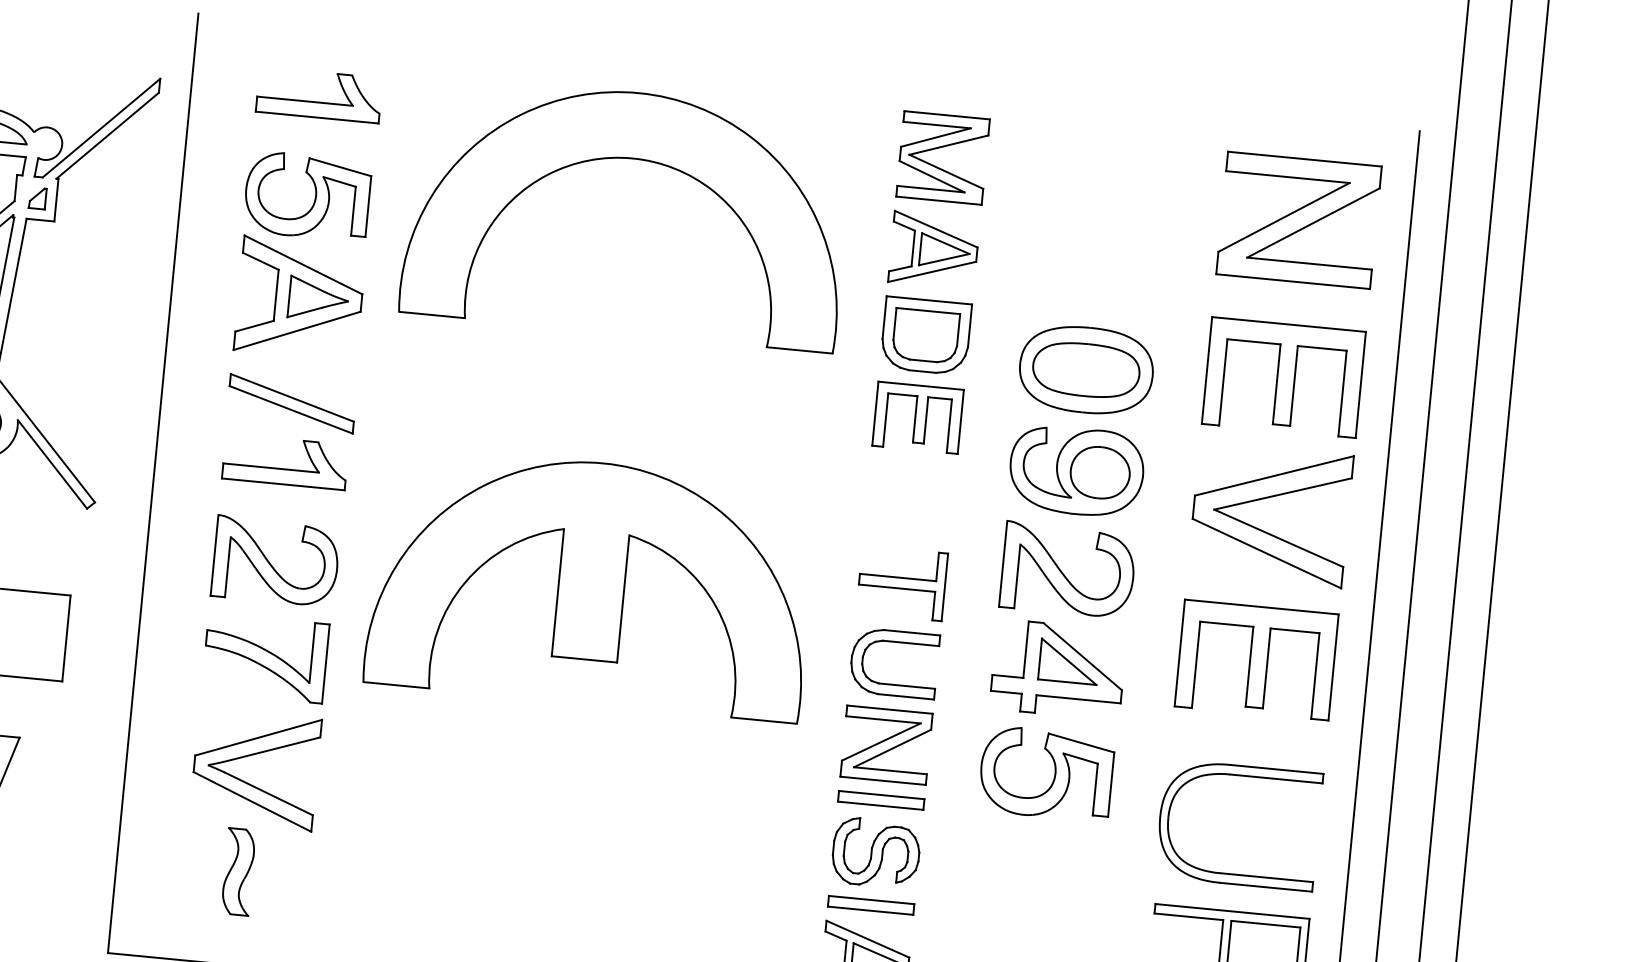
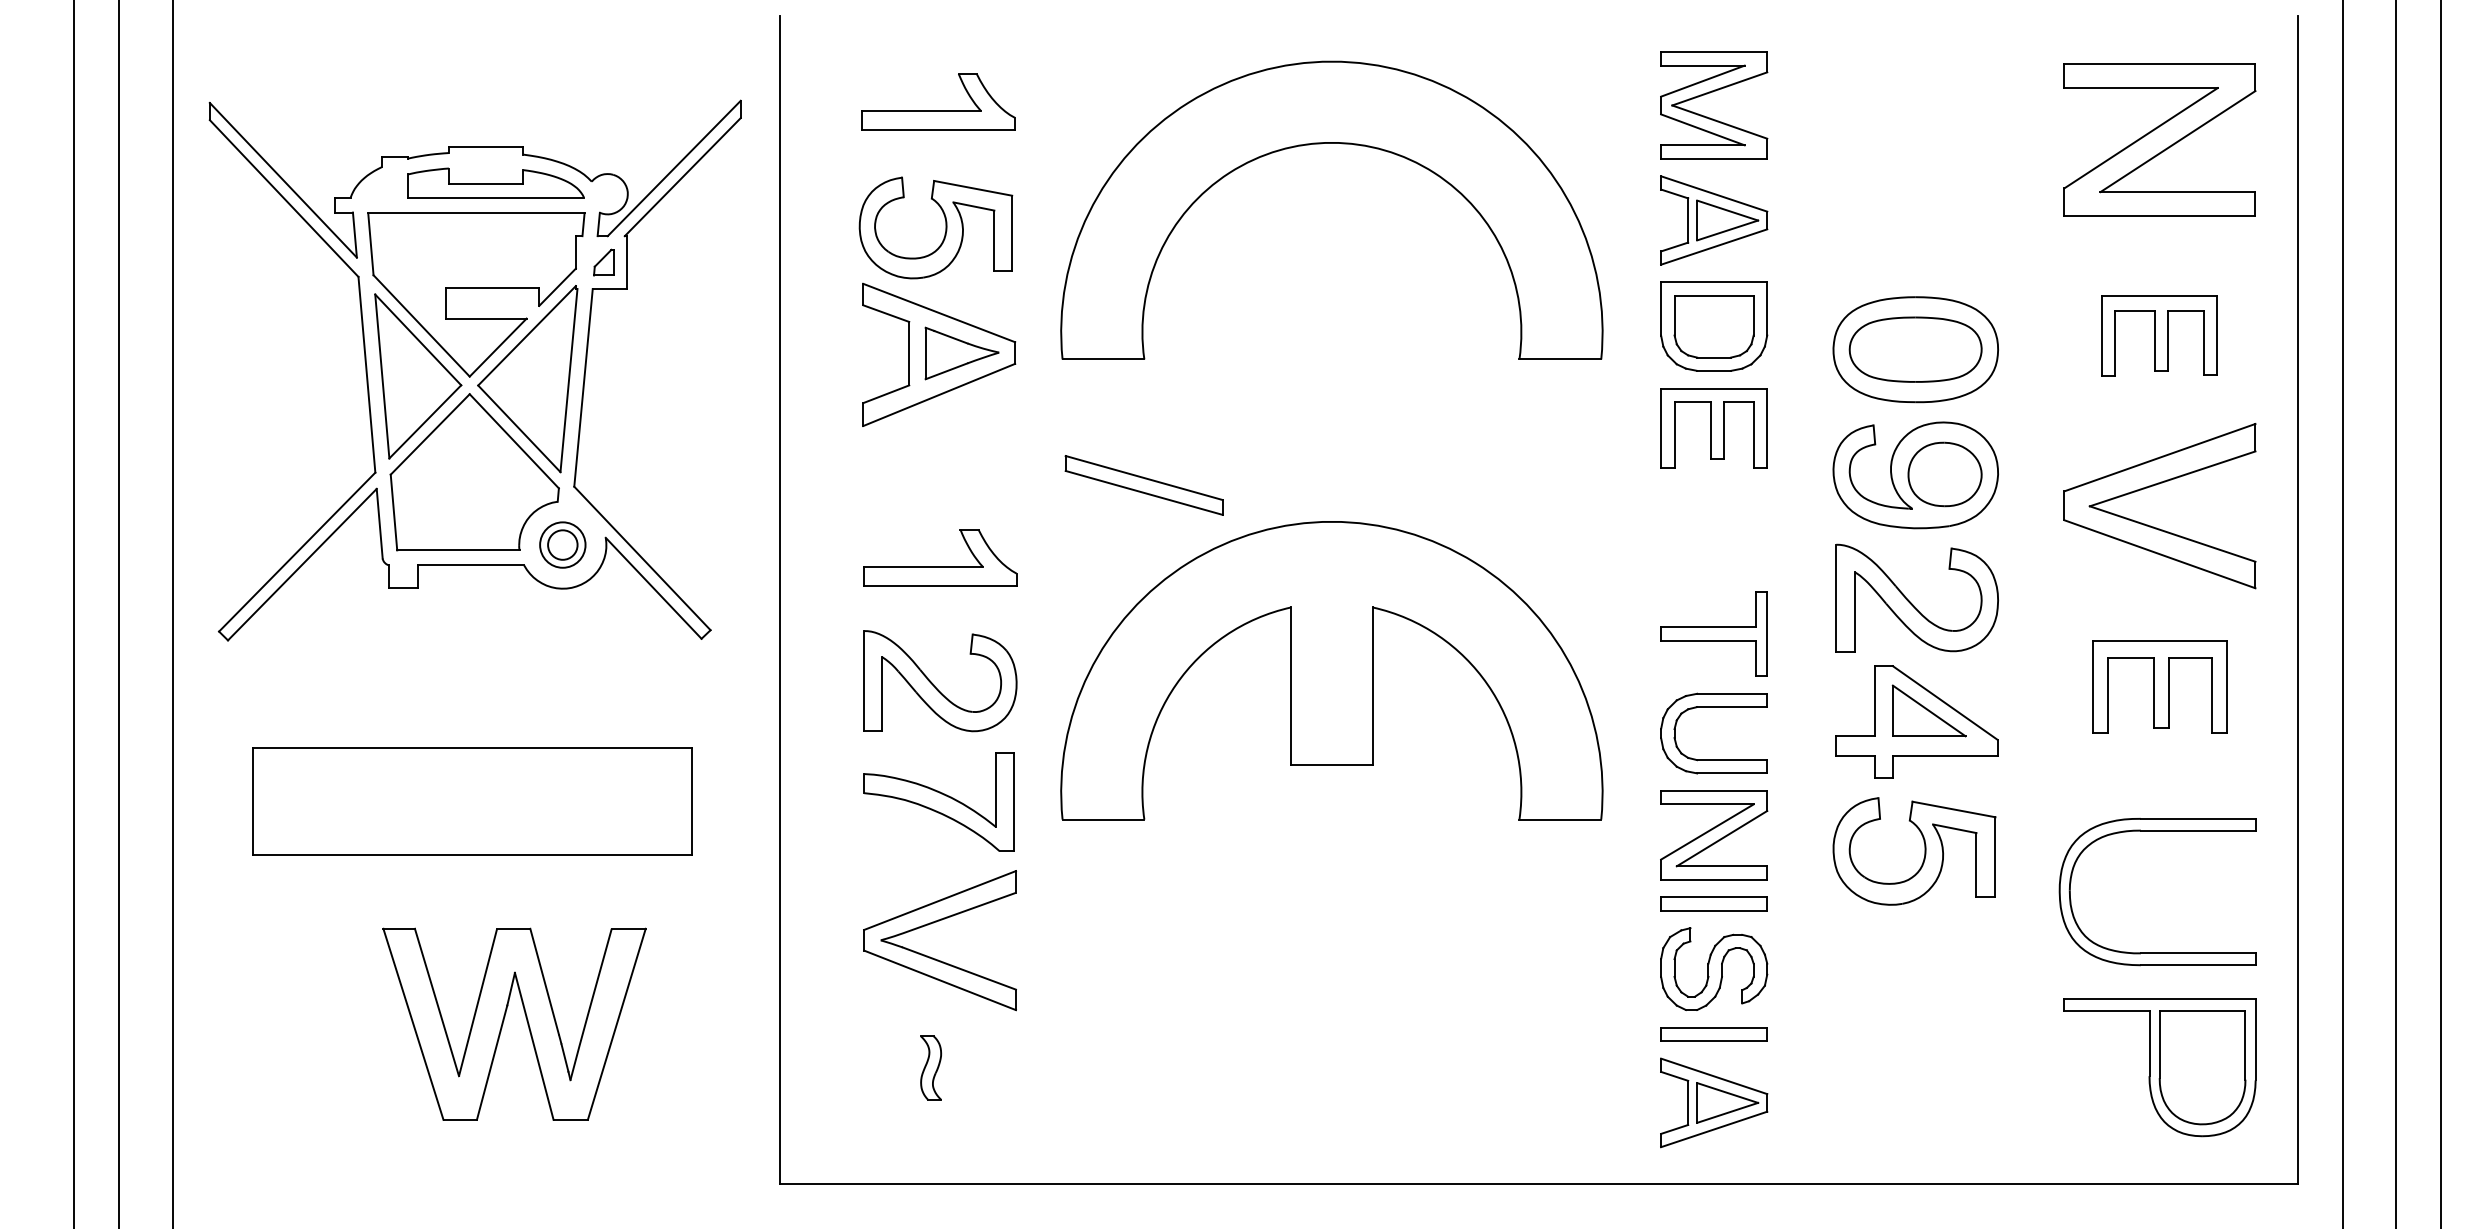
part: (1283, 377) -> (2159, 335), size x0.6
part: (291, 403) -> (1143, 485), moved
part: (1256, 659) -> (2159, 686), size x0.7
part: (238, 871) -> (930, 1067), size x0.6

